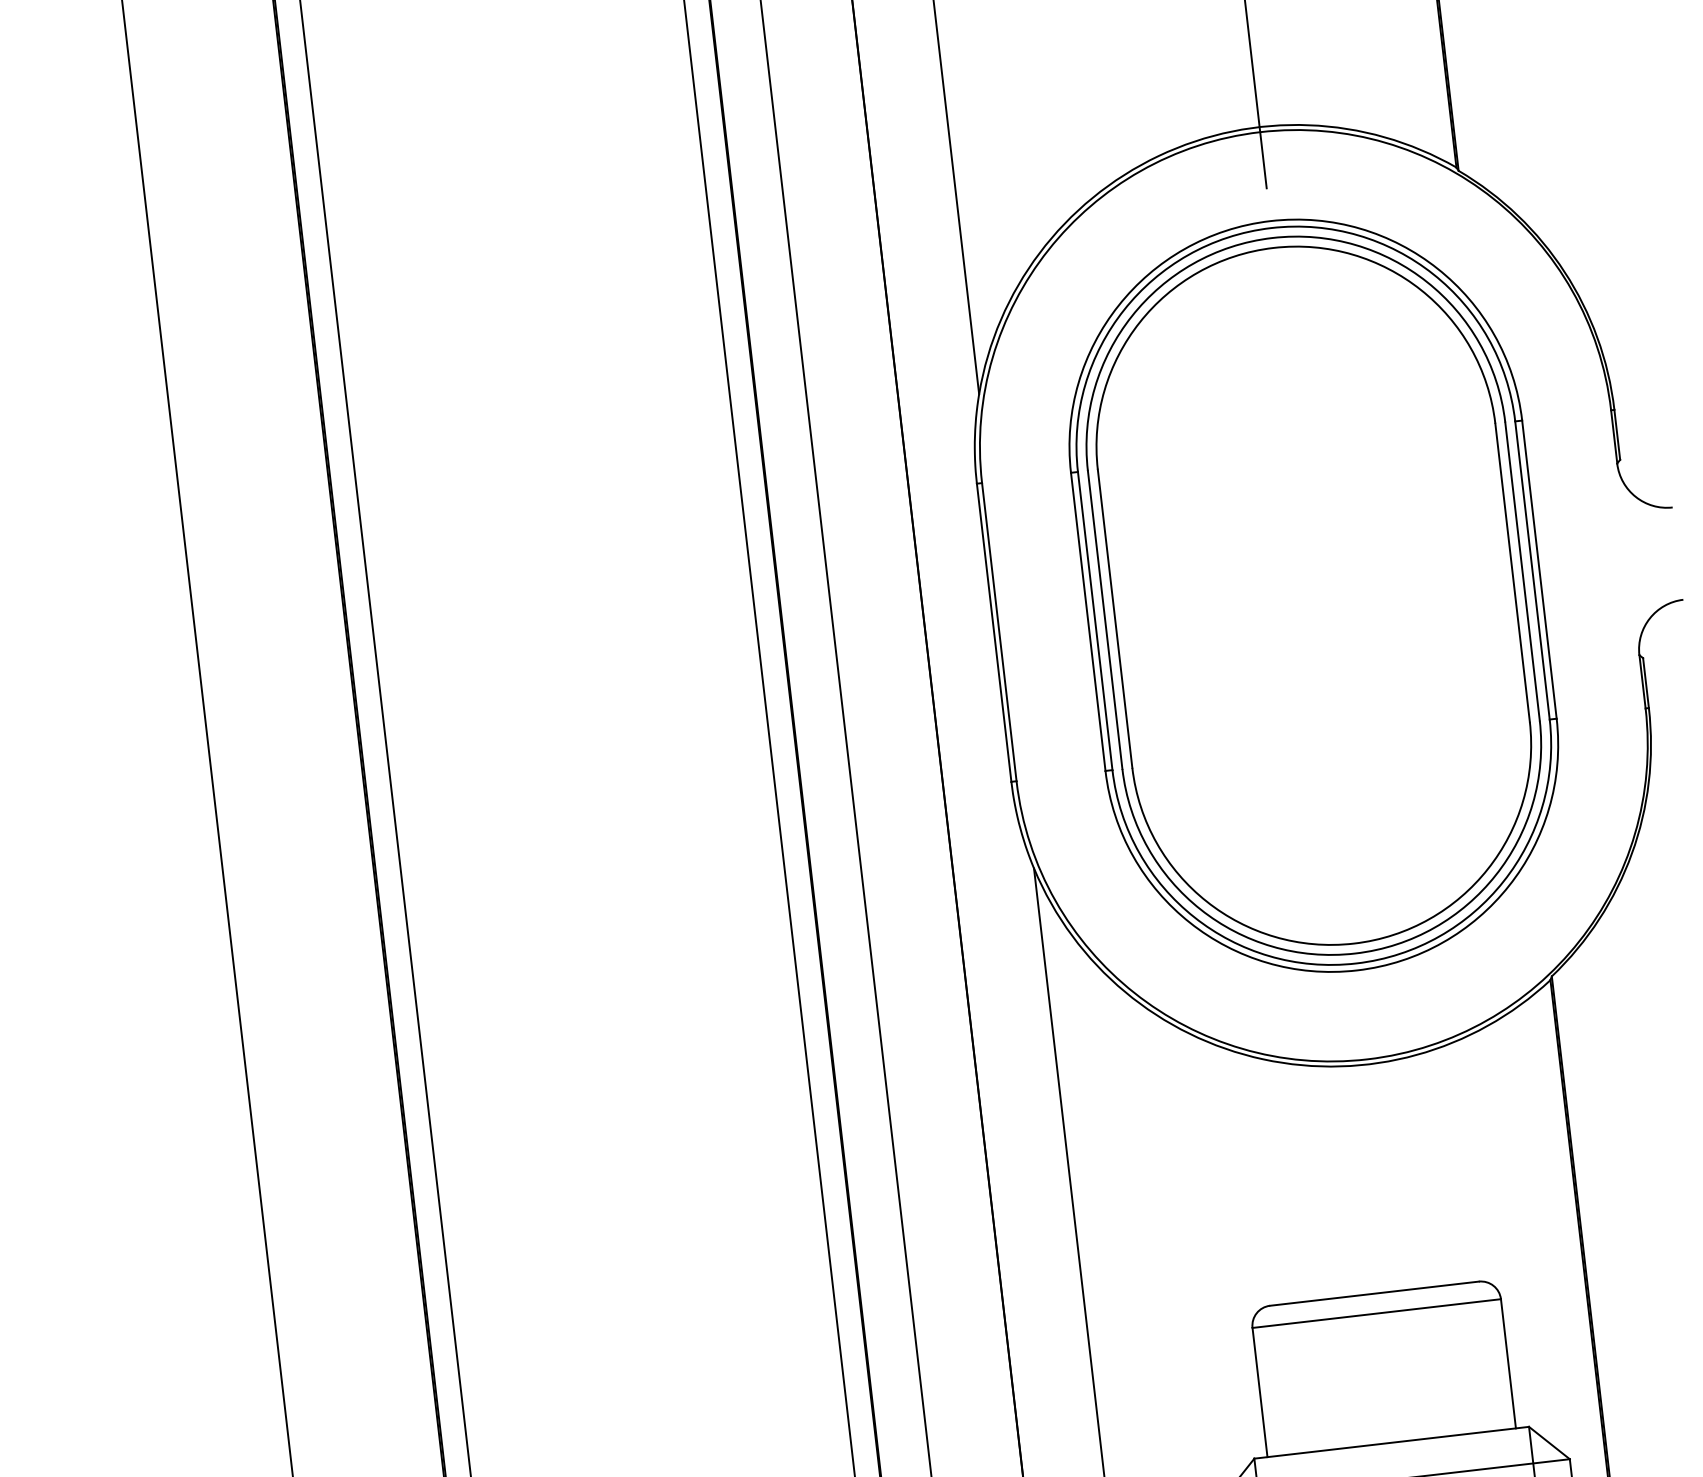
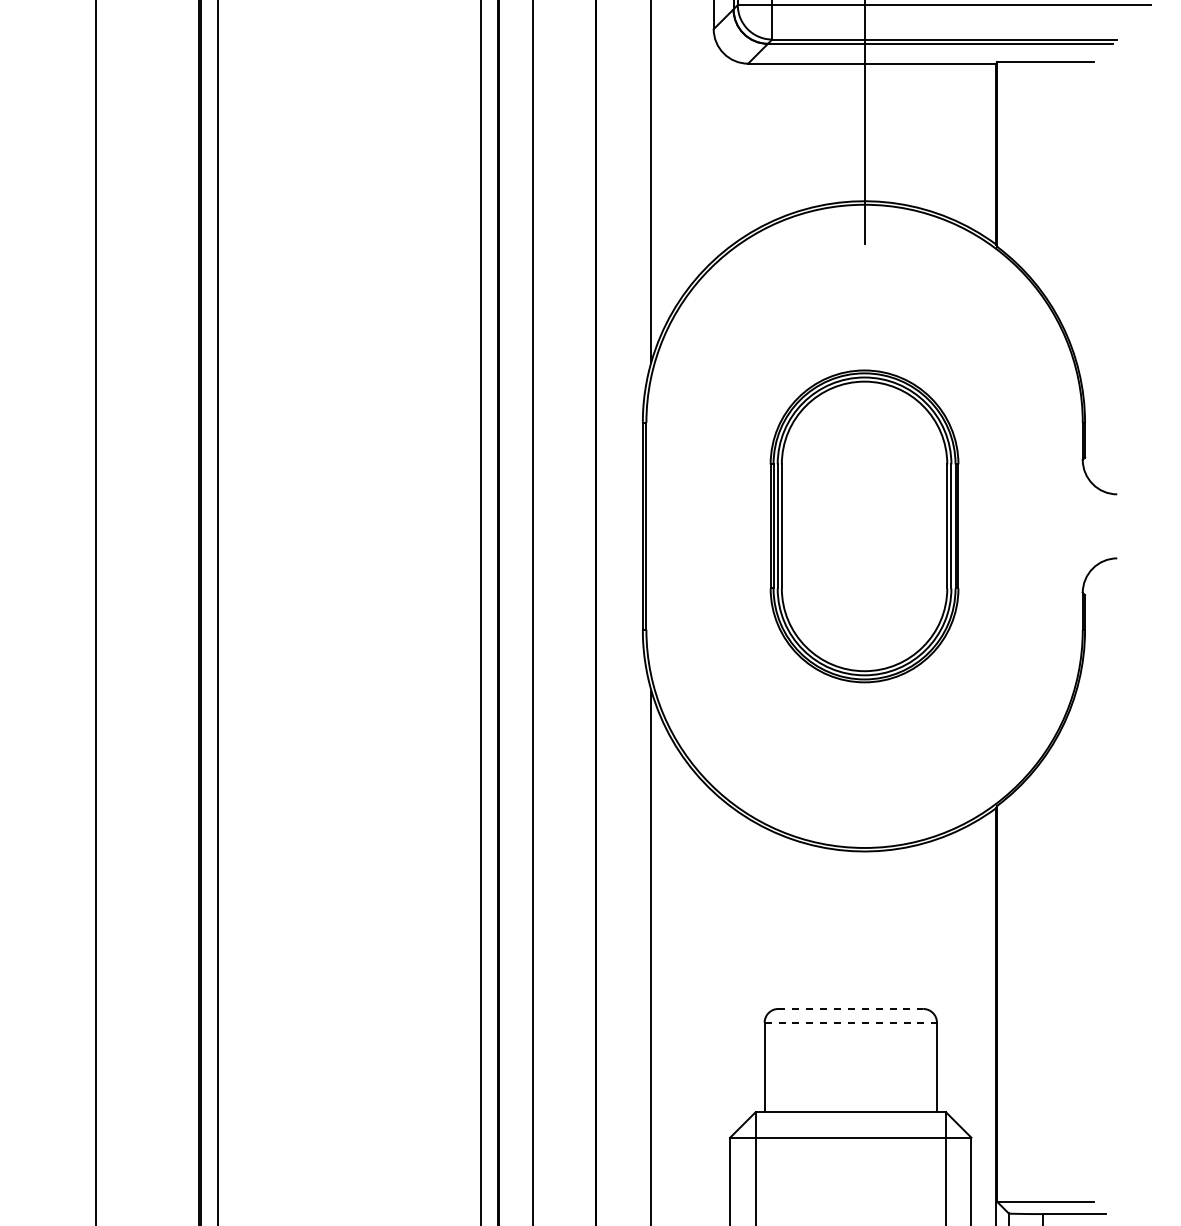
part: (1313, 595) -> (864, 526), size x0.6
line: (1375, 1292) -> (851, 1008), solid -> dashed
line: (1377, 1313) -> (851, 1022), solid -> dashed

